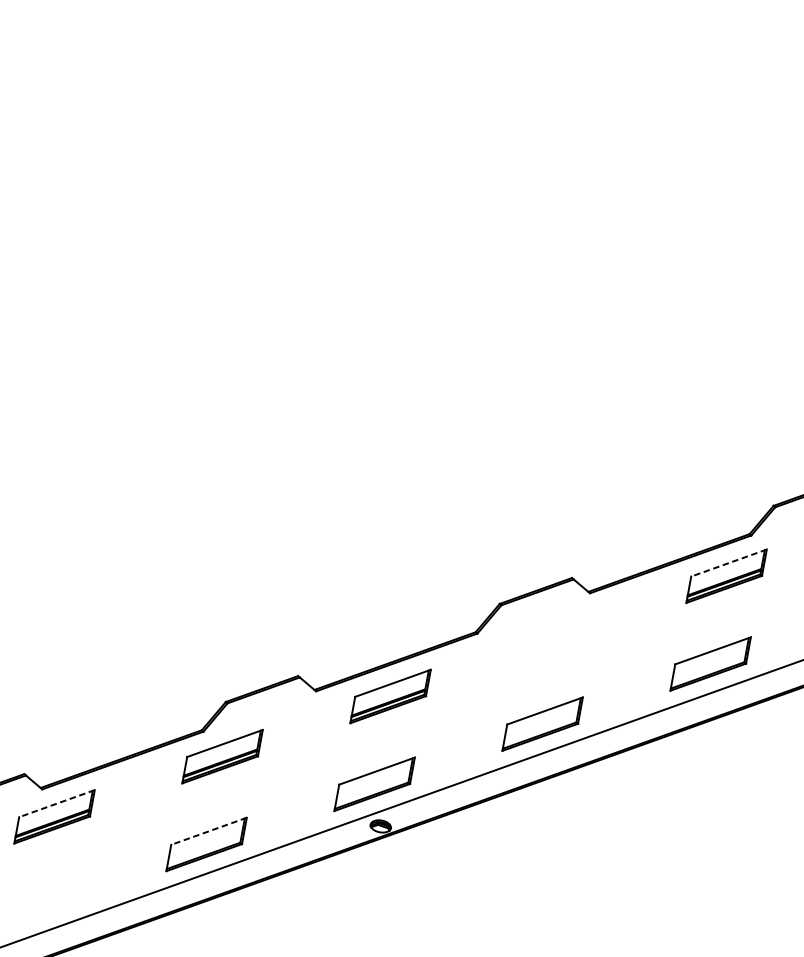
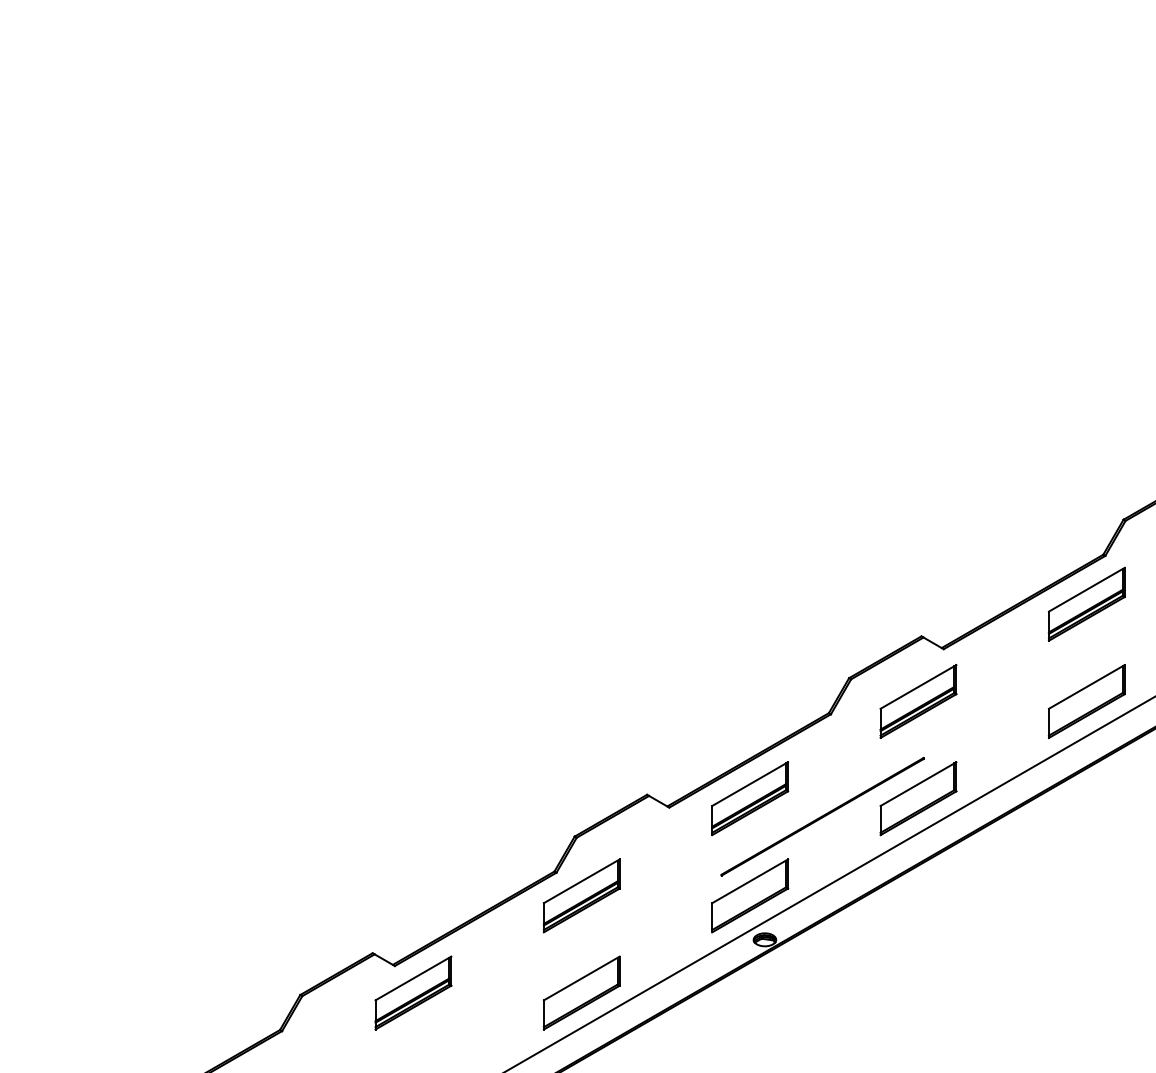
line: (728, 562) -> (1086, 589), dashed -> solid
part: (558, 636) -> (918, 701), added
line: (453, 724) -> (822, 816), added
line: (57, 803) -> (413, 978), dashed -> solid
line: (208, 831) -> (581, 978), dashed -> solid

